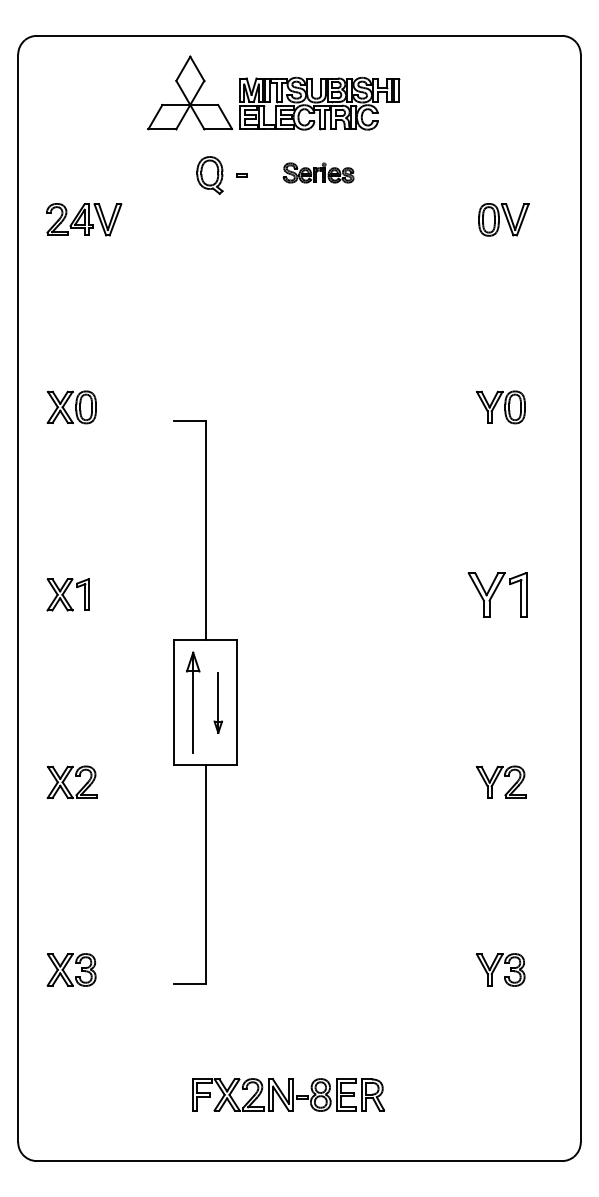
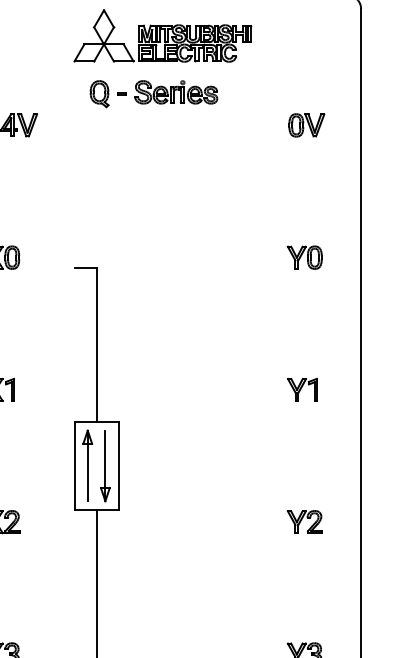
part: (273, 92) -> (162, 35), moved
part: (318, 172) -> (176, 92), size x1.67
part: (497, 594) -> (302, 389), size x0.71
part: (218, 702) -> (105, 465), size x1.67

